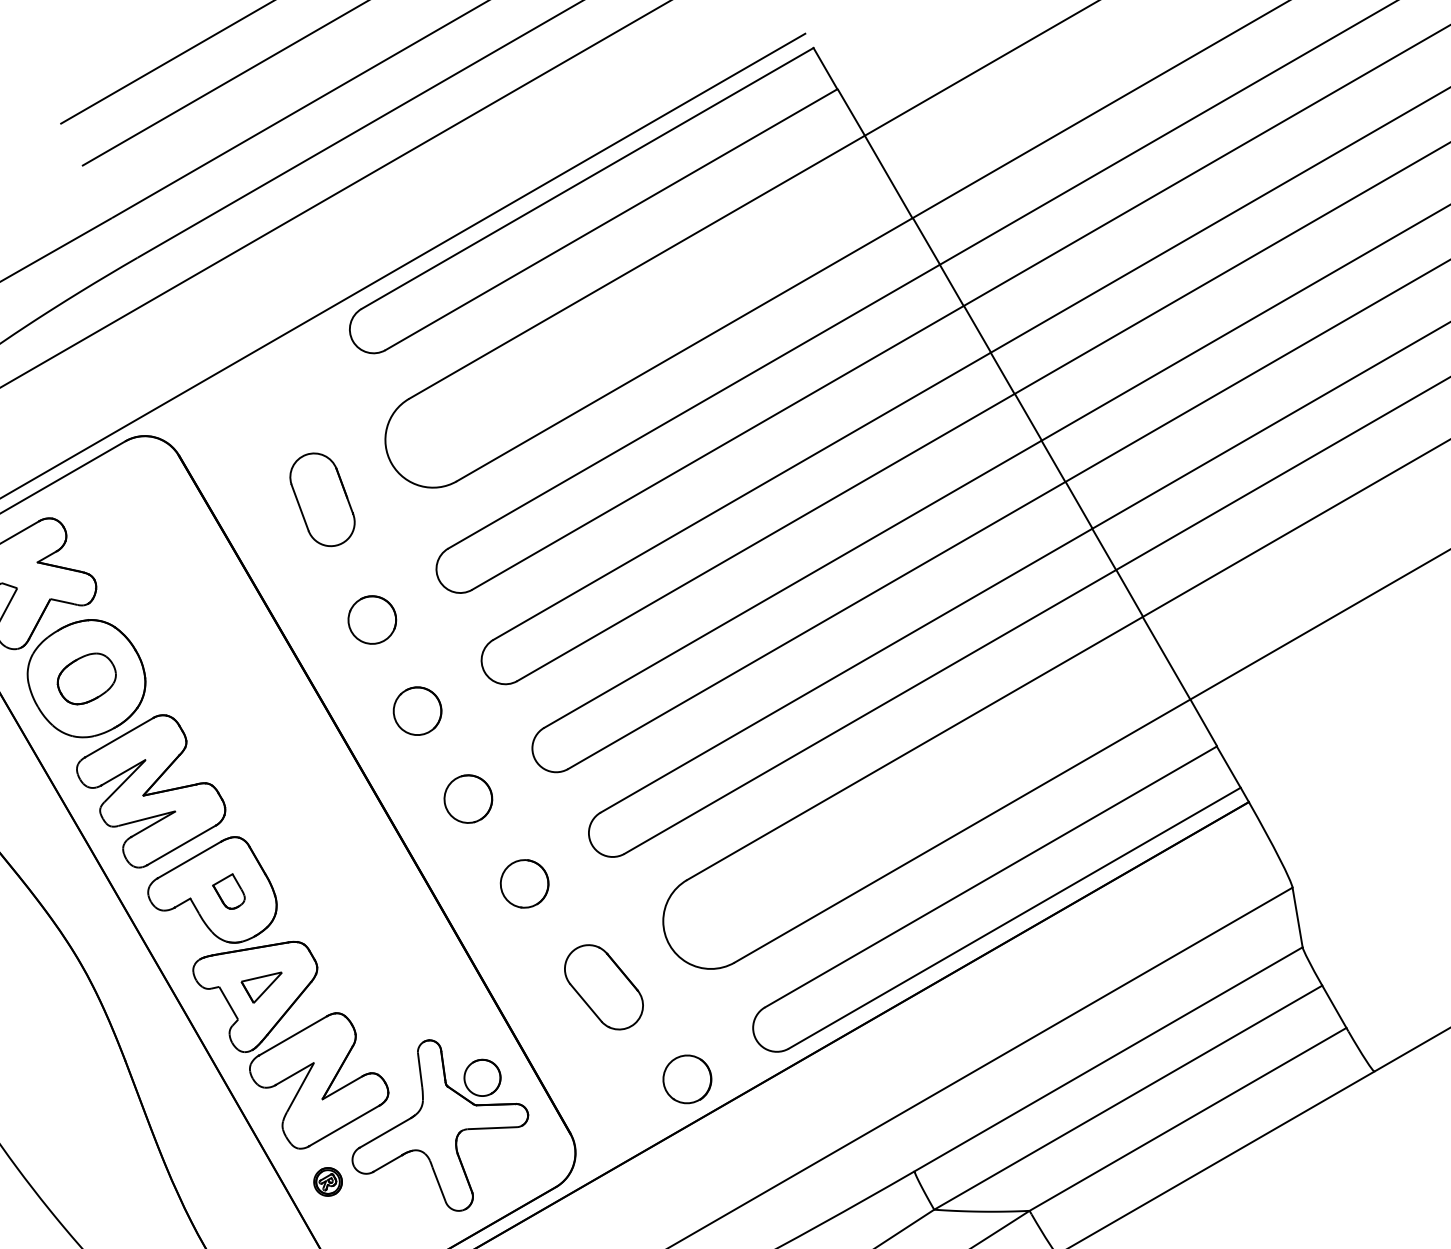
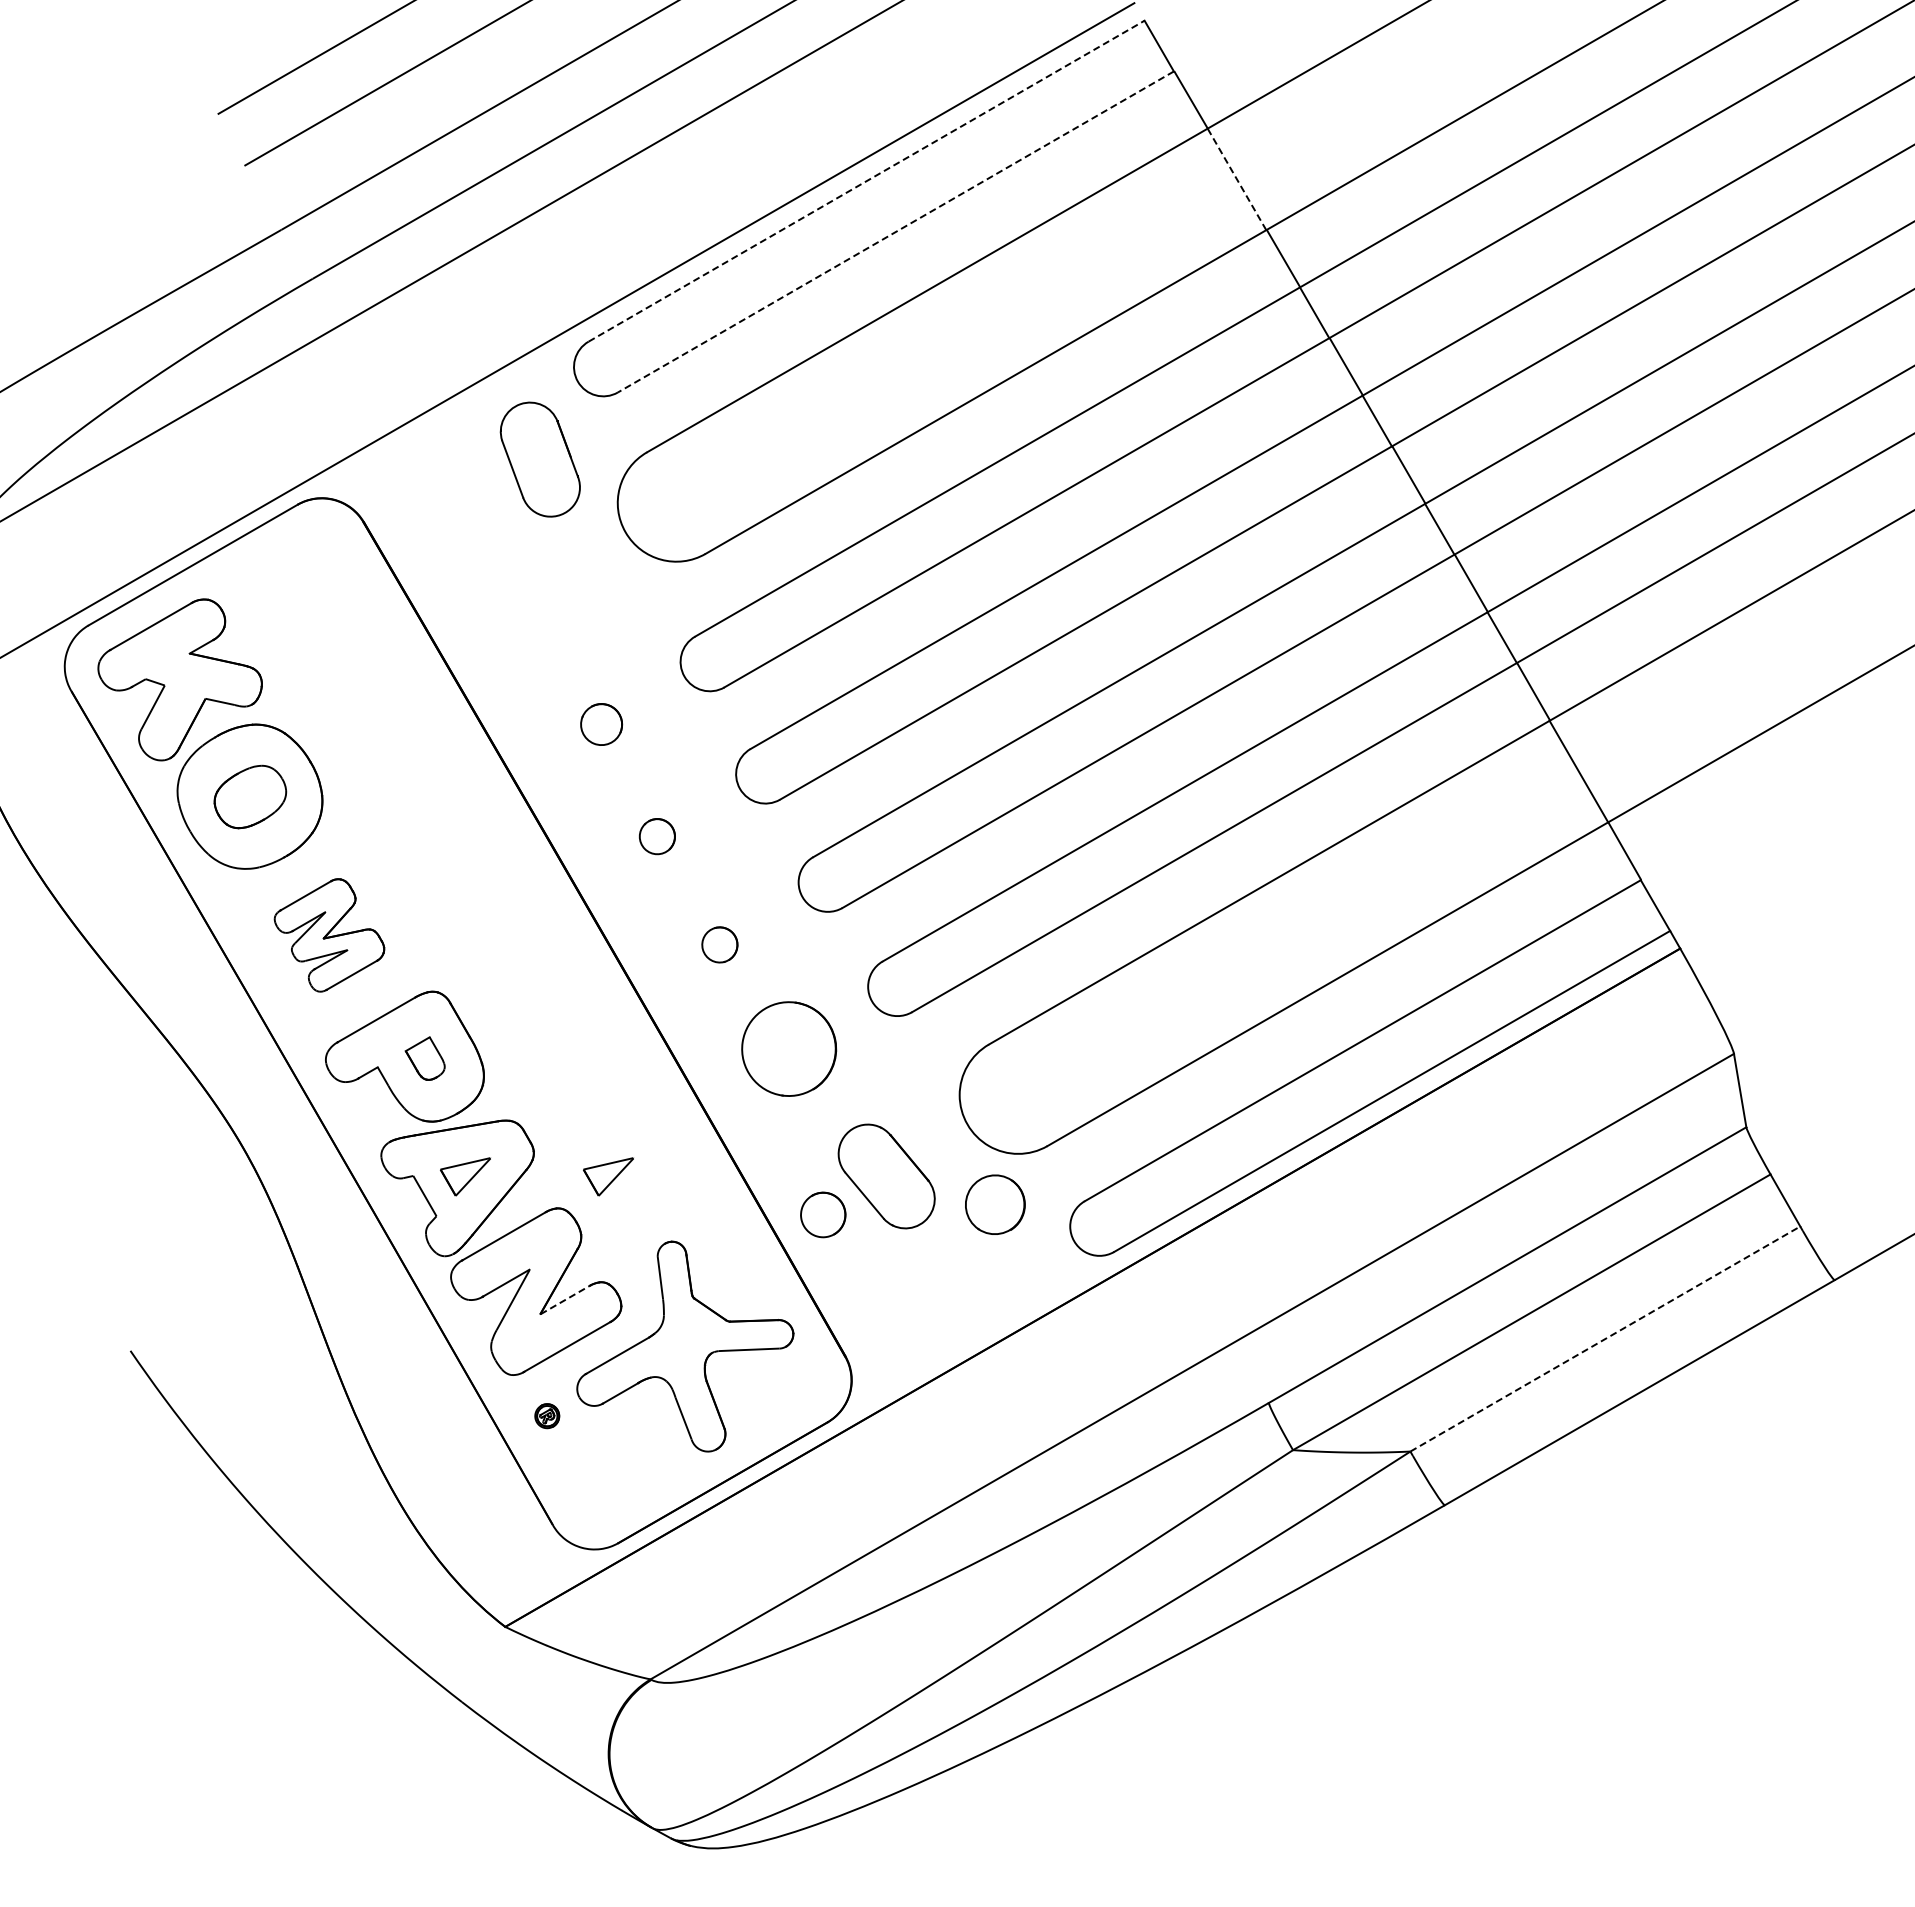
line: (889, 177) -> (1237, 179), solid -> dashed
line: (587, 178) -> (866, 181), solid -> dashed
line: (611, 219) -> (895, 231), solid -> dashed
part: (321, 499) -> (539, 459), moved
part: (372, 619) -> (601, 724), size x0.7
part: (417, 711) -> (657, 836), size x0.6
part: (151, 791) -> (329, 935), size x0.6
part: (468, 798) -> (719, 944), size x0.6
part: (524, 884) -> (788, 1049), size x1.6
part: (377, 987) -> (608, 1176), added
part: (482, 1077) -> (823, 1214), moved
part: (687, 1079) -> (995, 1204), moved
line: (342, 1088) -> (564, 1300), solid -> dashed
line: (1188, 1118) -> (1605, 1338), solid -> dashed
part: (328, 1182) -> (547, 1416), size x0.7

